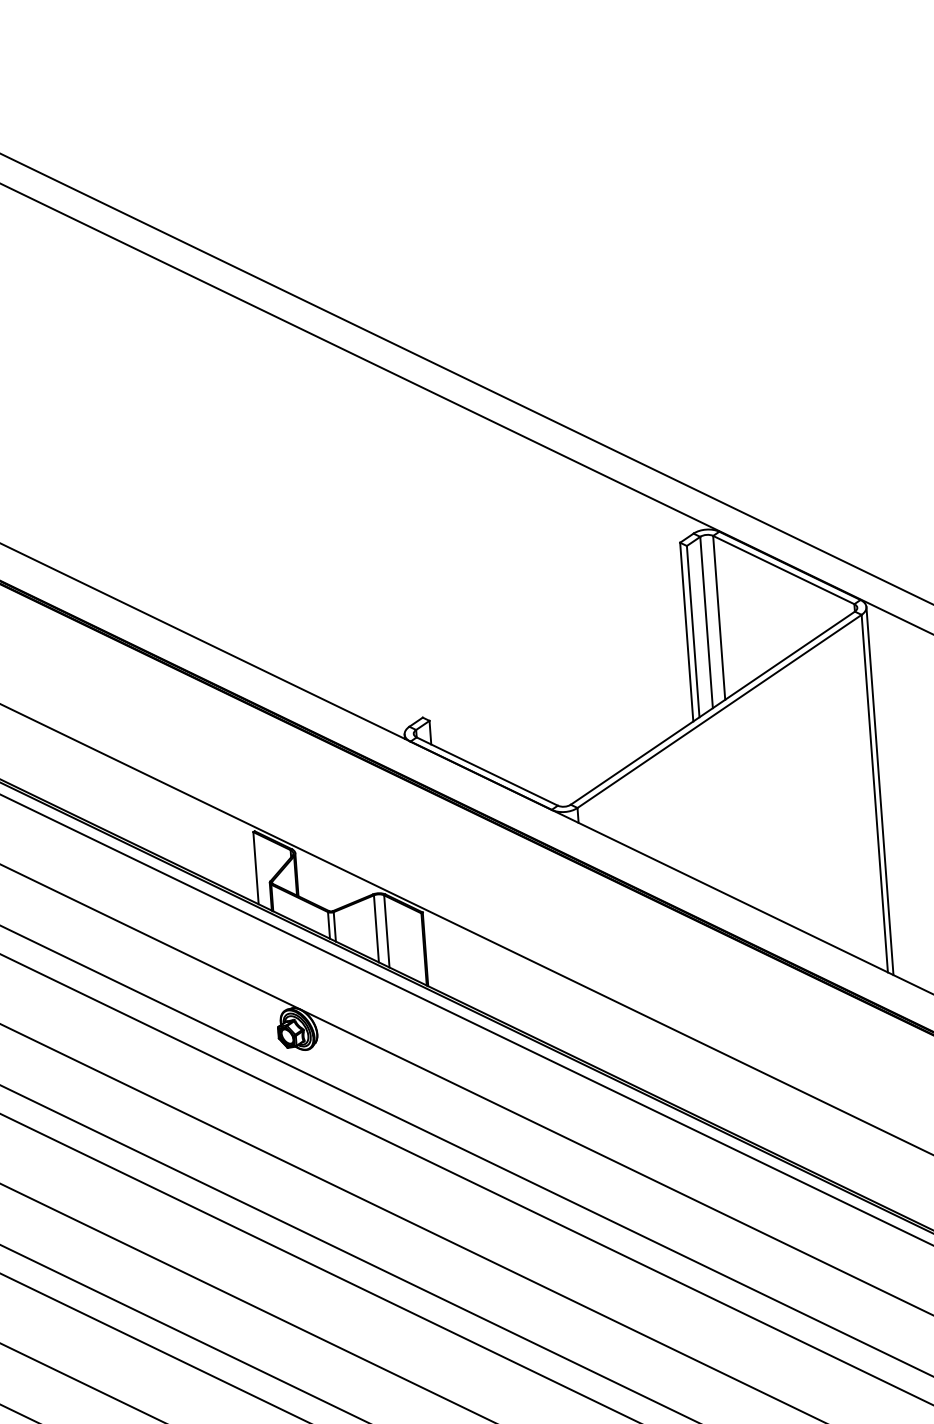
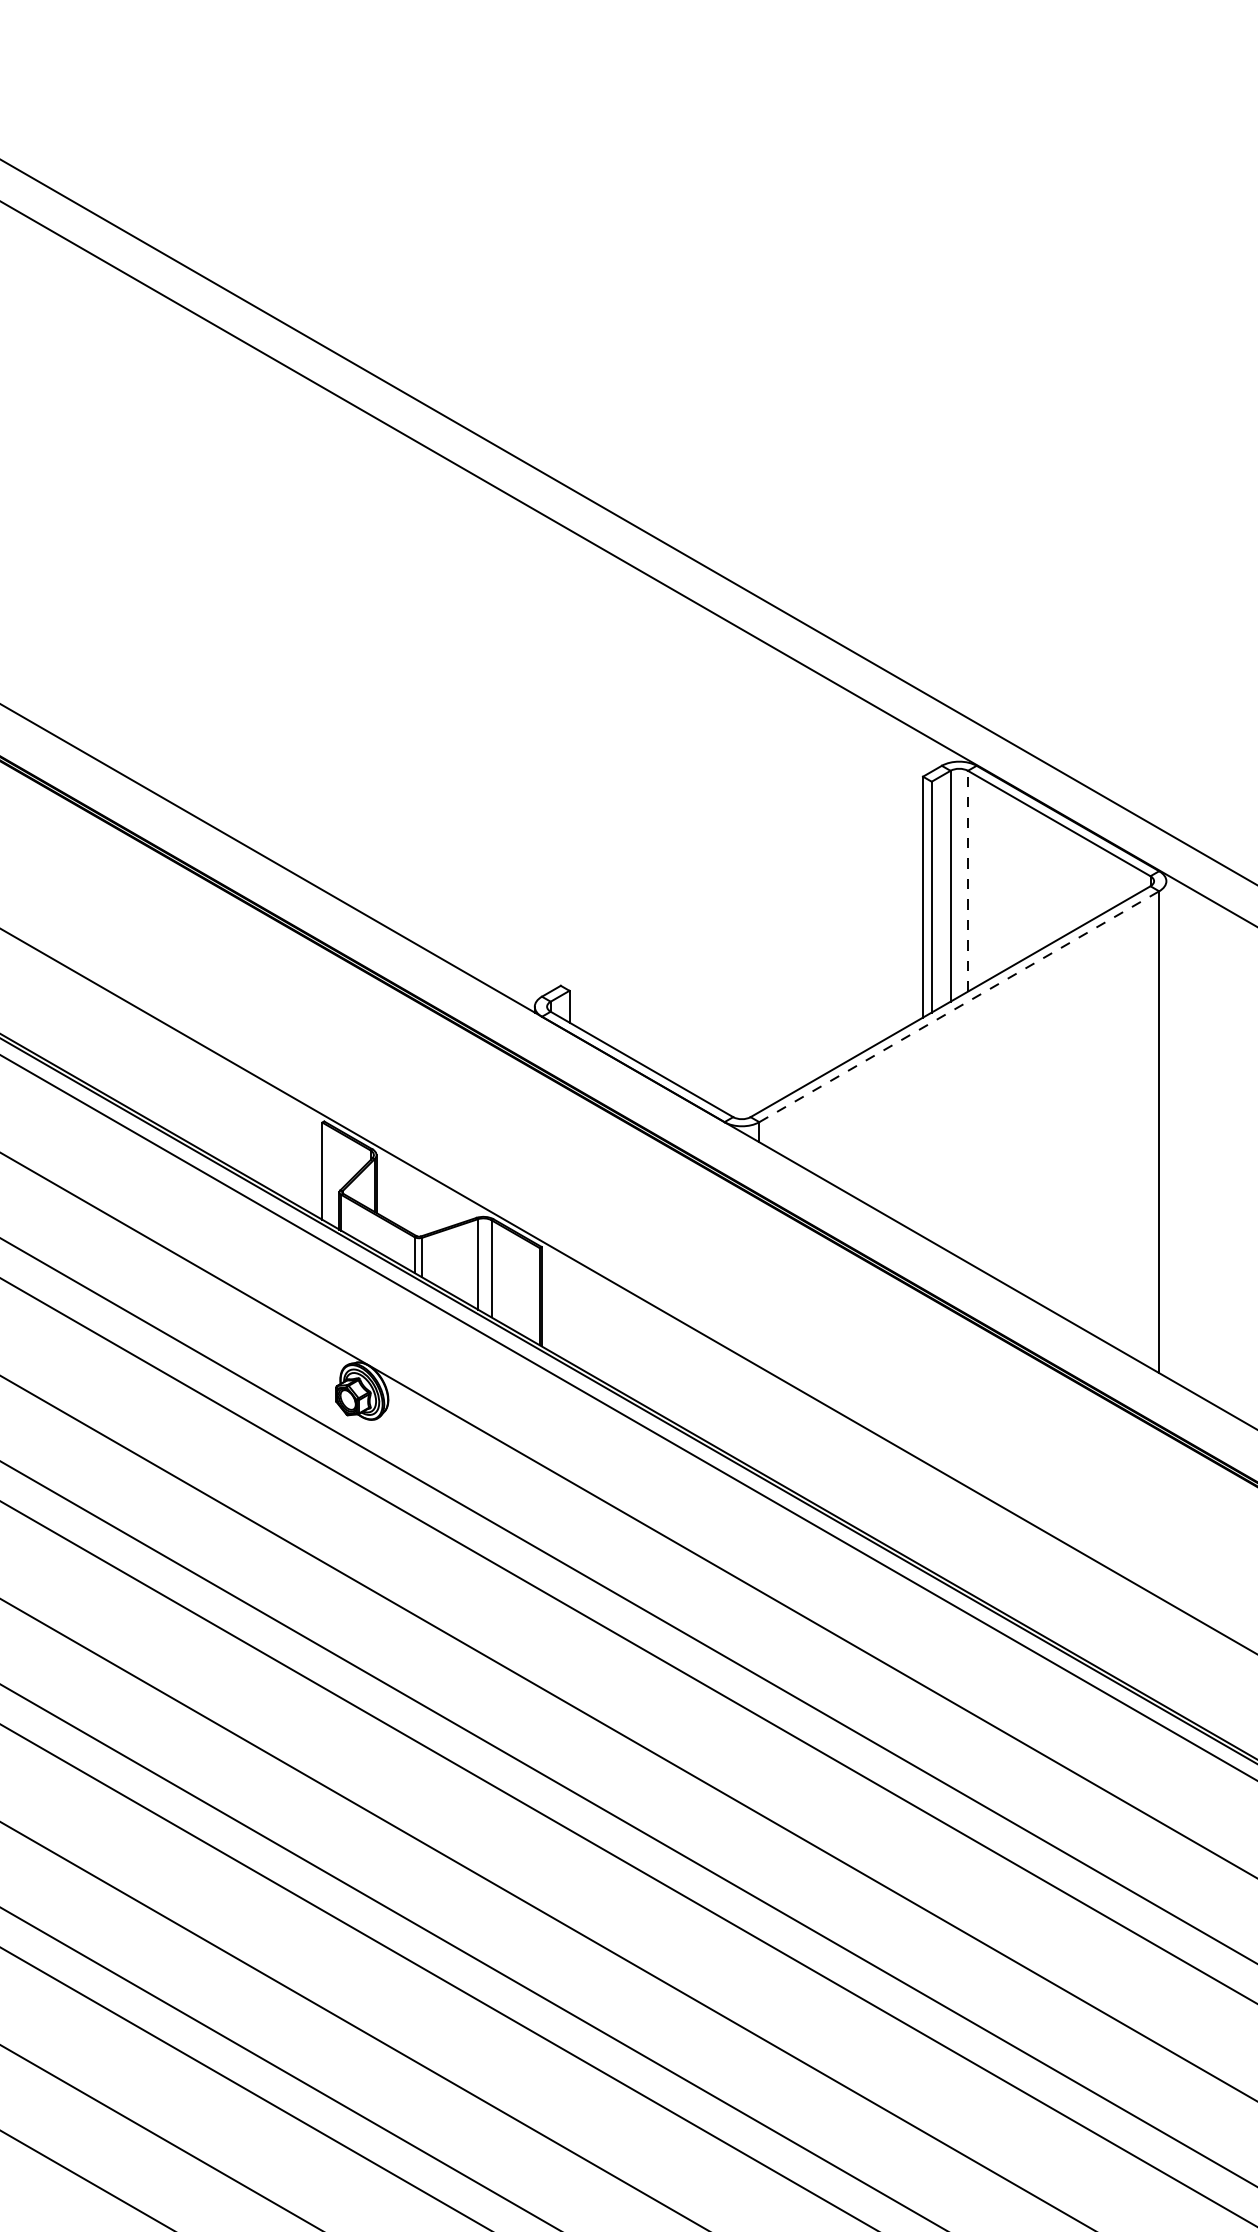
line: (718, 617) -> (967, 880), solid -> dashed
line: (719, 711) -> (959, 1006), solid -> dashed
line: (880, 791) -> (1166, 1129), removed

